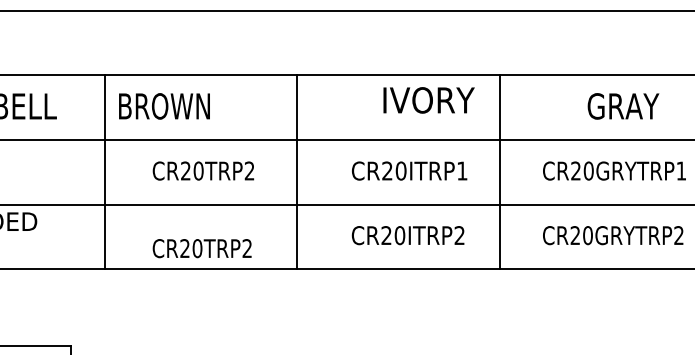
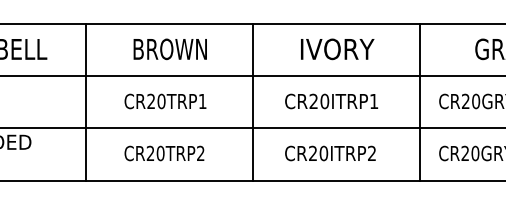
text: (428, 100) -> (337, 49), moved
text: (164, 106) -> (170, 49), moved
text: (249, 170) -> (202, 101), CR20TRP2 -> CR20TRP1
line: (296, 172) -> (252, 102), moved
line: (499, 172) -> (419, 102), moved
text: (201, 248) -> (163, 153), moved

